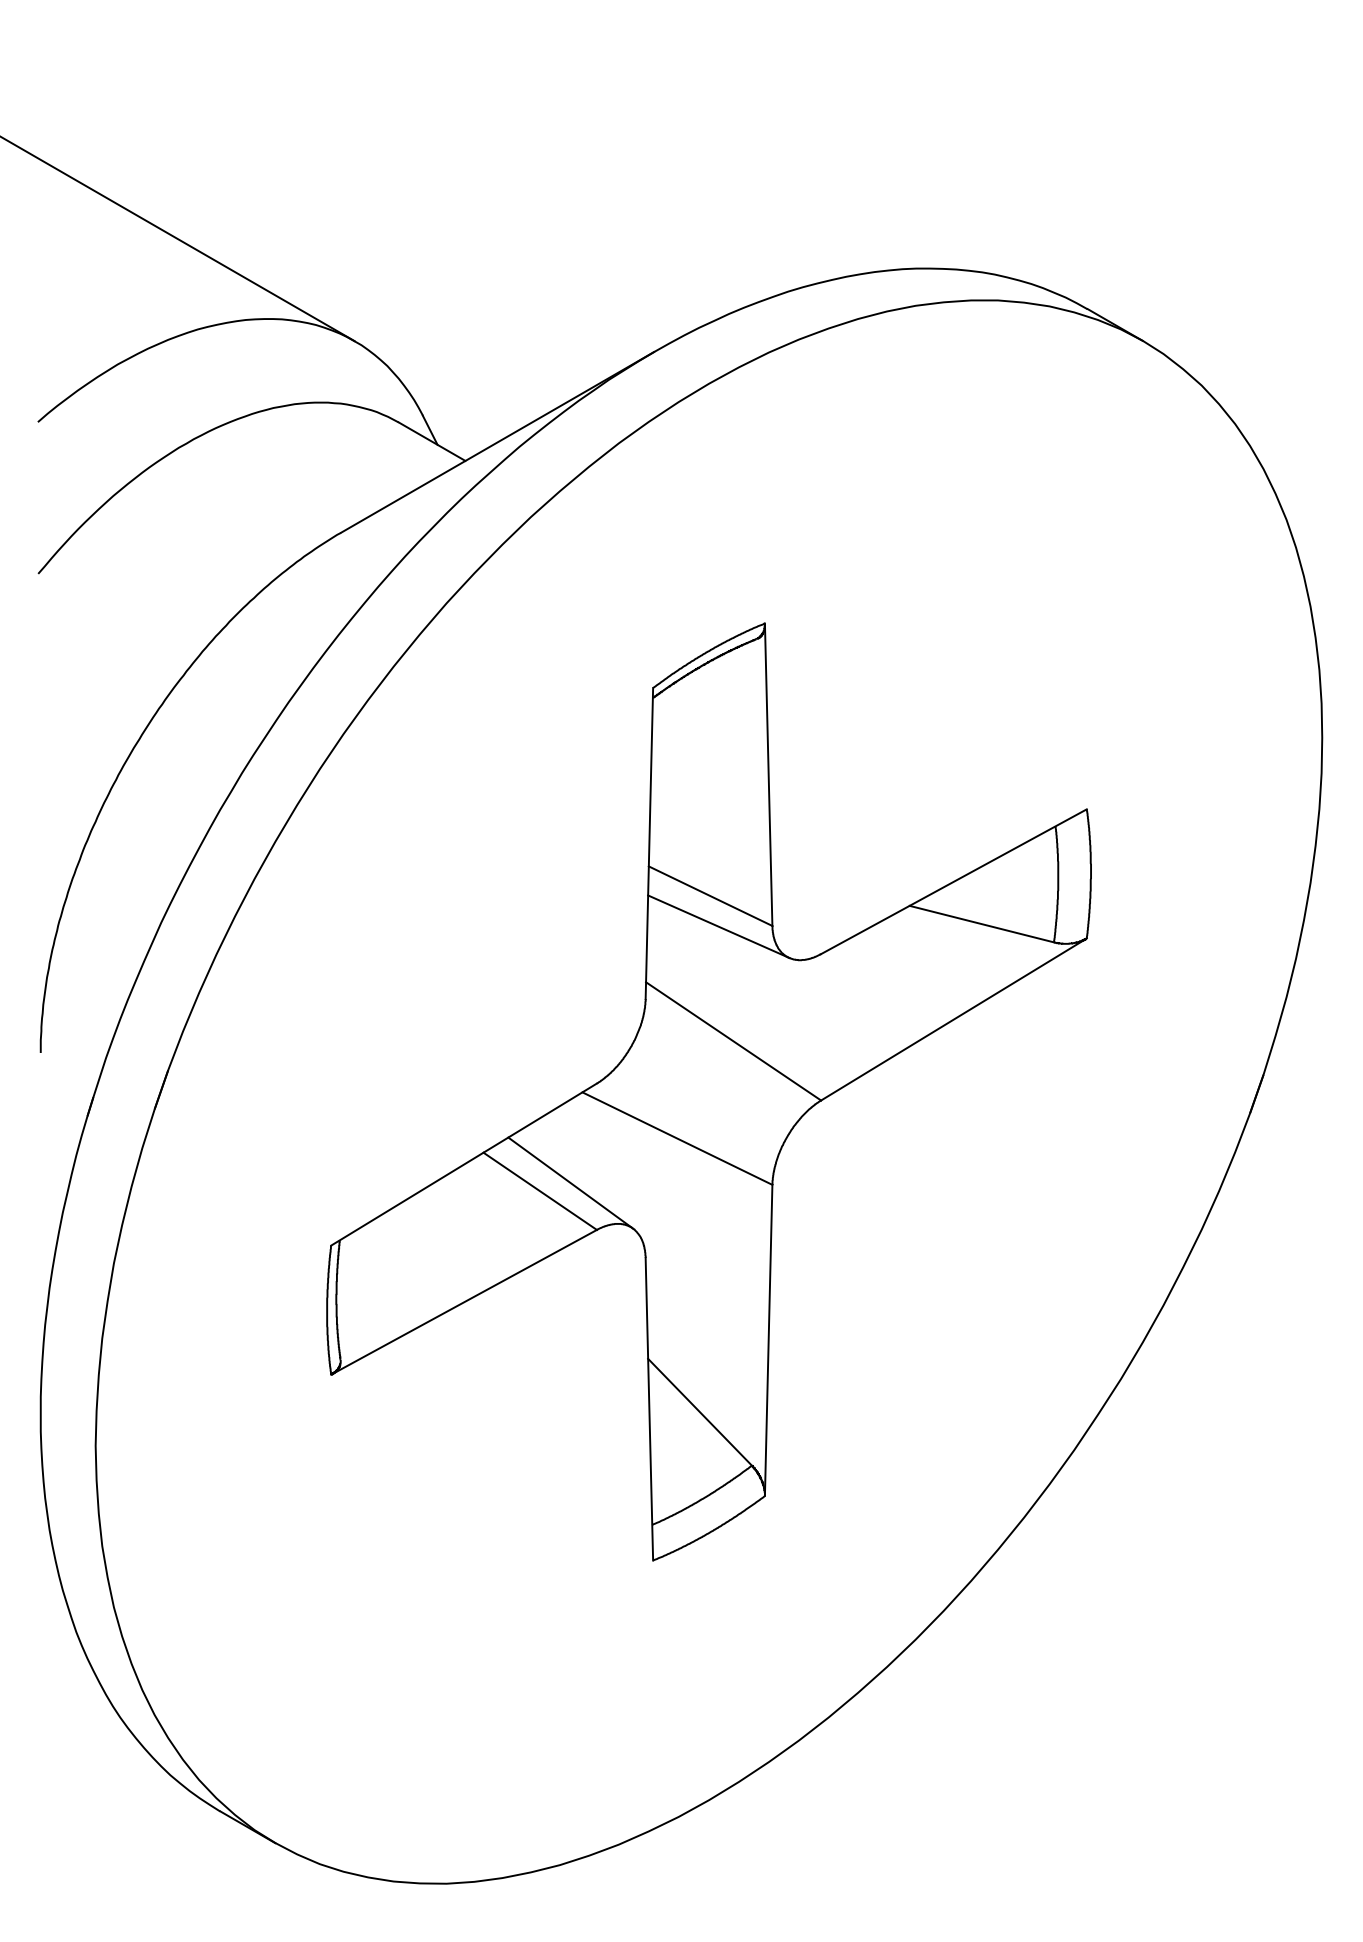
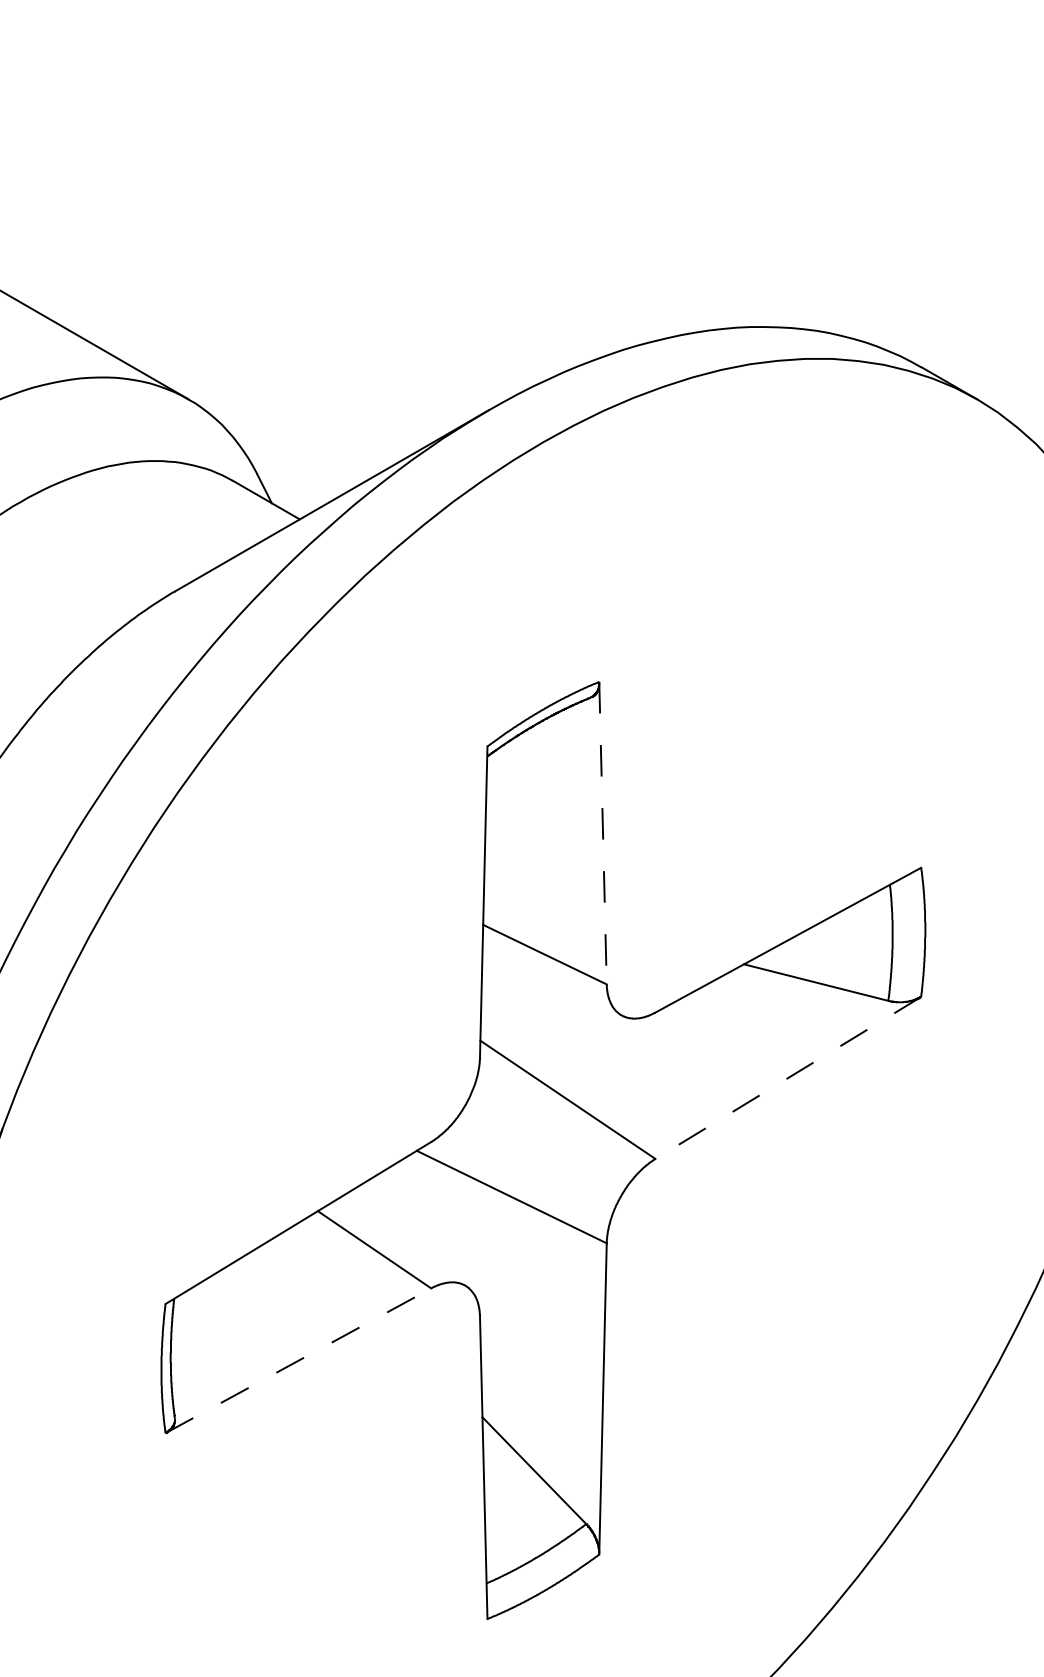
line: (768, 775) -> (602, 833), solid -> dashed
line: (718, 926) -> (552, 984), removed
line: (953, 1019) -> (787, 1077), solid -> dashed
line: (570, 1182) -> (404, 1240), removed
line: (464, 1302) -> (298, 1360), solid -> dashed

